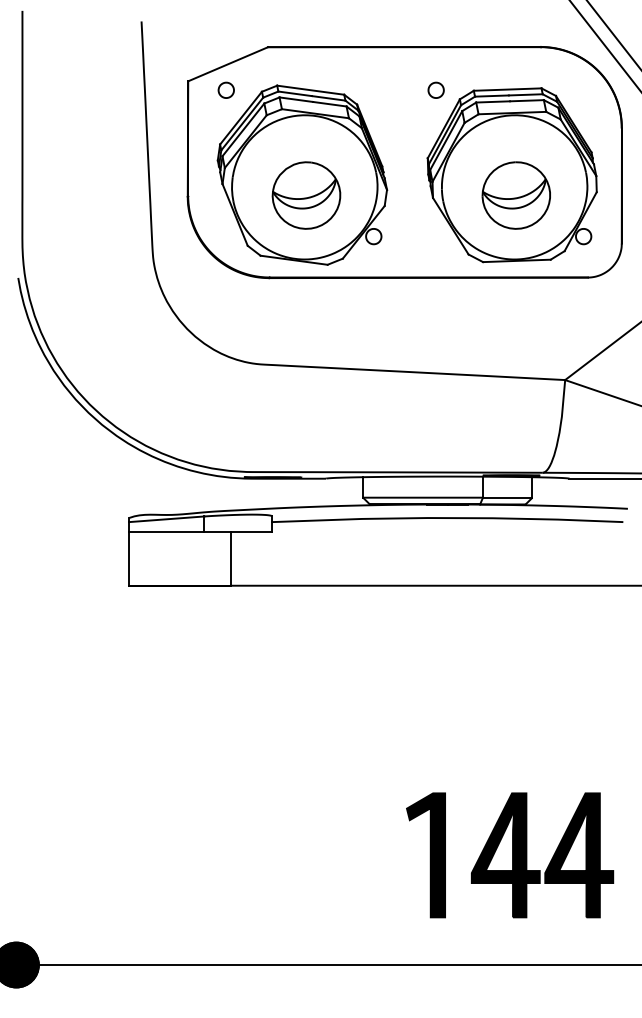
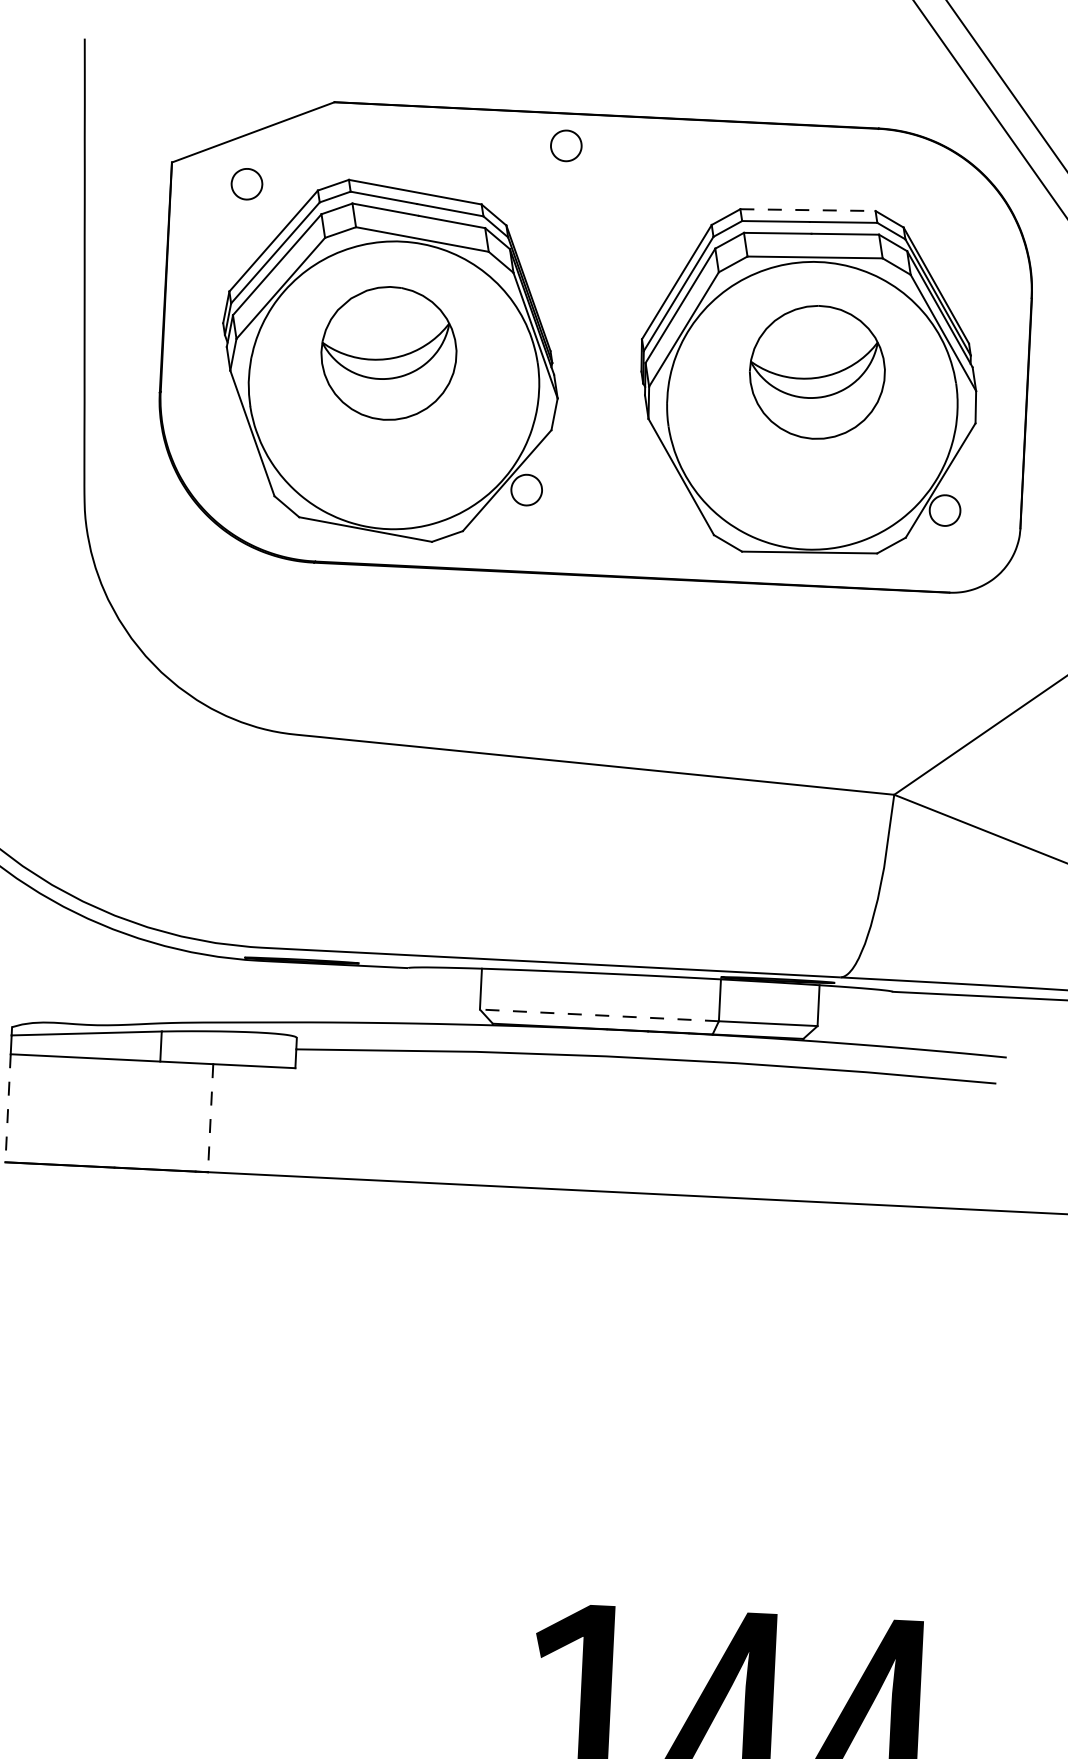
part: (435, 89) -> (565, 144), moved
line: (507, 89) -> (807, 209), solid -> dashed
part: (306, 195) -> (388, 353), moved
part: (515, 195) -> (815, 372), moved
line: (423, 497) -> (600, 1015), solid -> dashed
line: (129, 559) -> (8, 1109), solid -> dashed
line: (230, 559) -> (209, 1119), solid -> dashed

